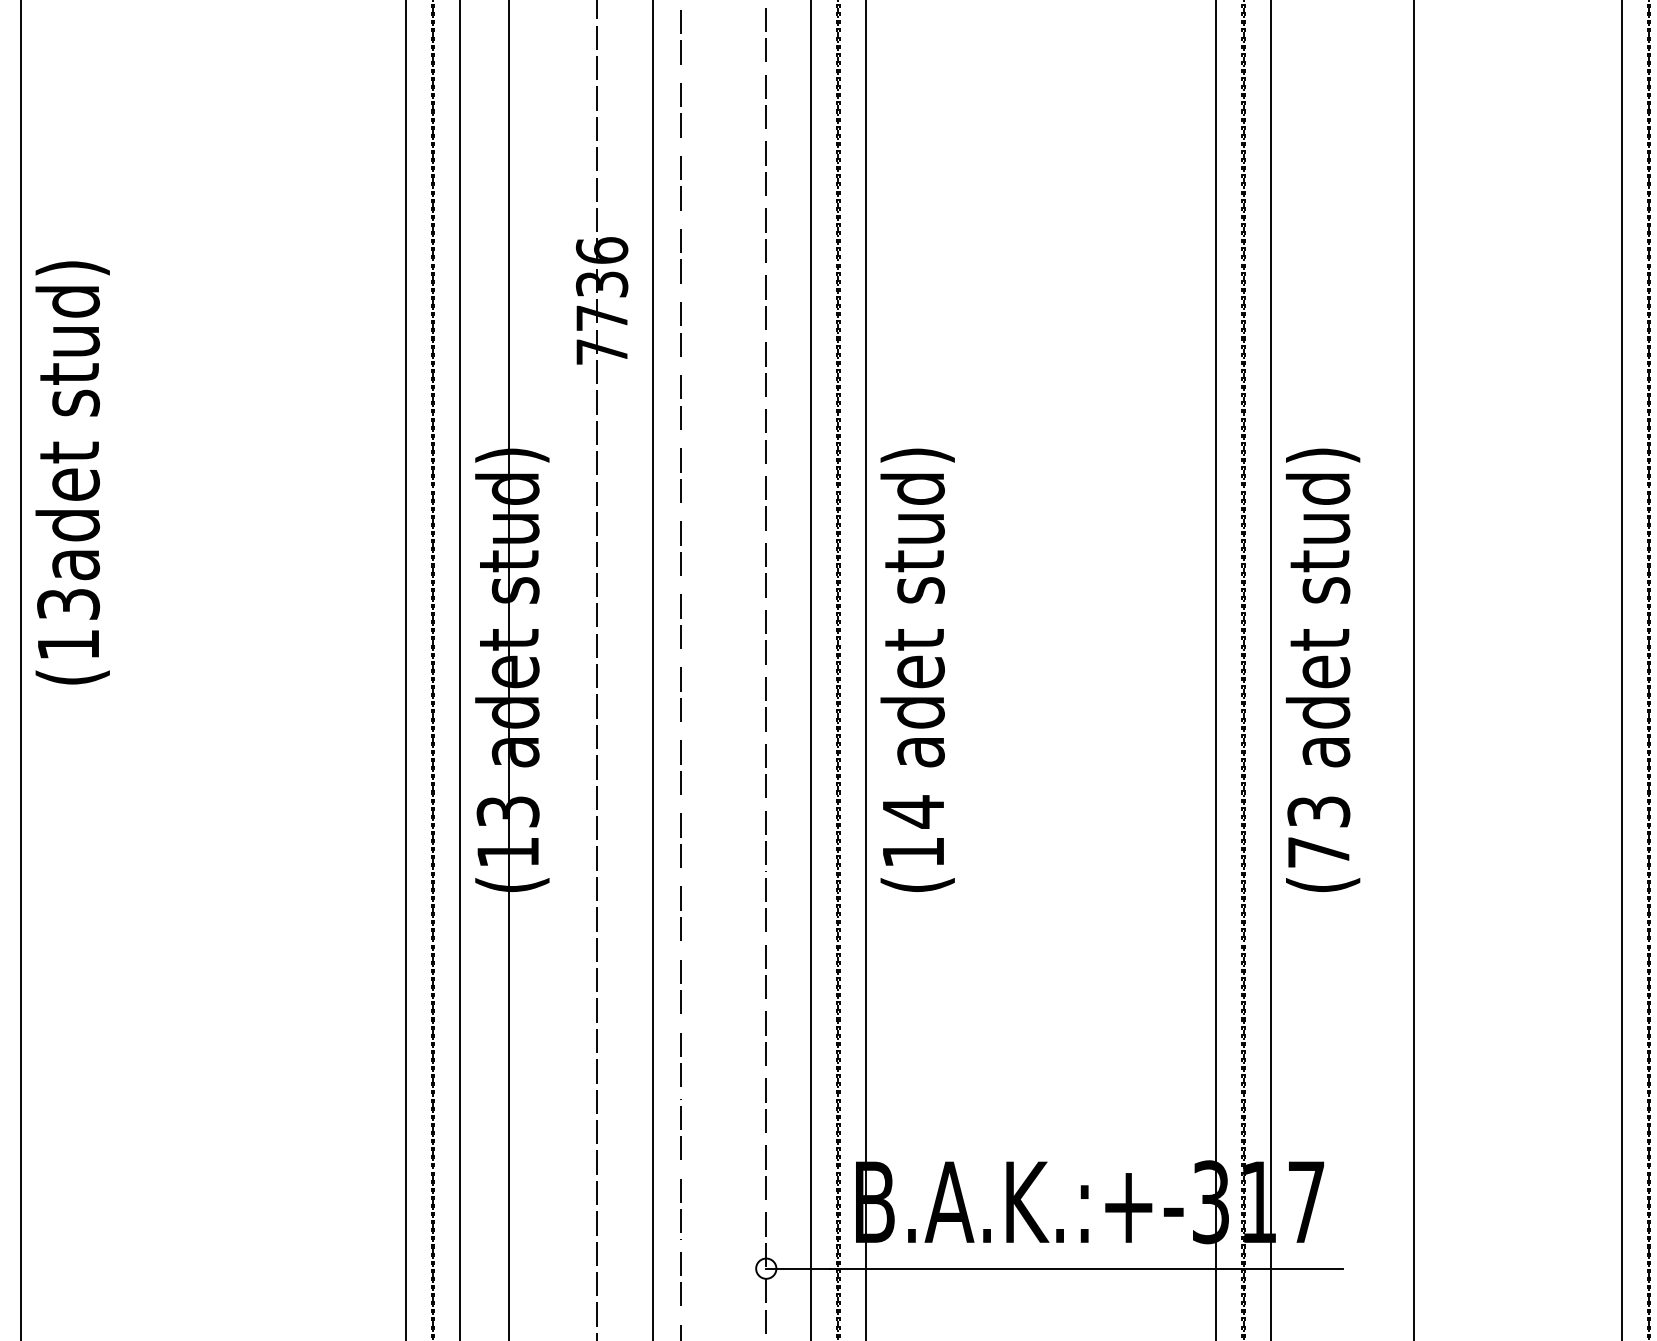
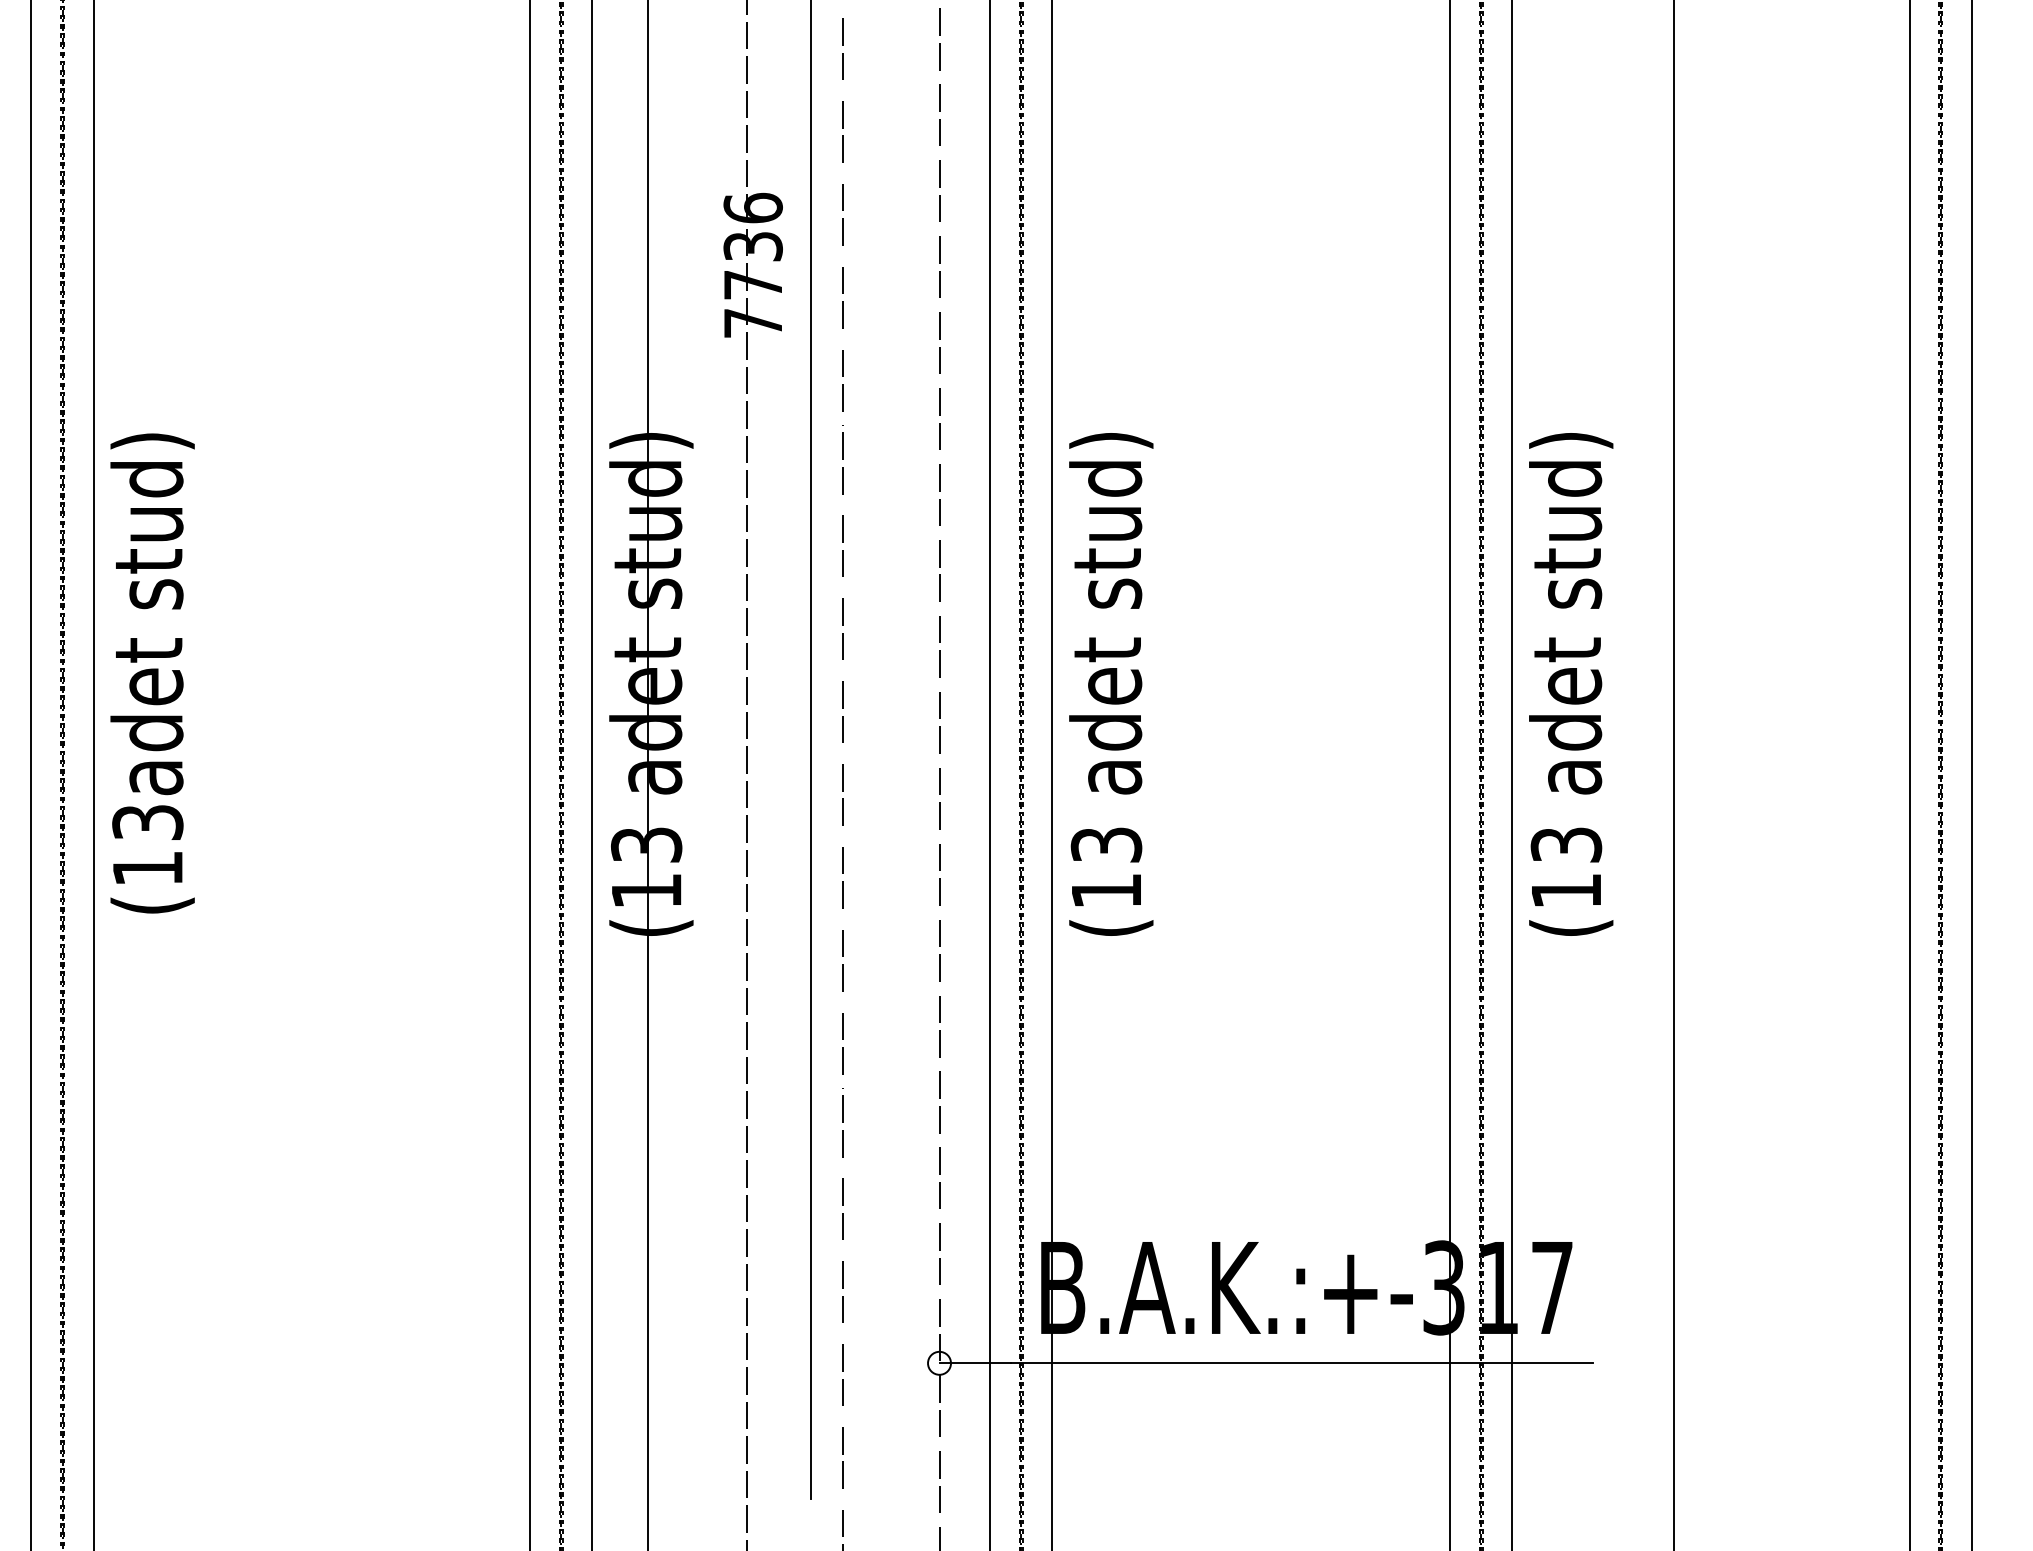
text: (72, 472) -> (152, 673), moved
text: (913, 812) -> (1106, 845), (14 -> (13
text: (1318, 852) -> (1566, 891), (73 -> (13

